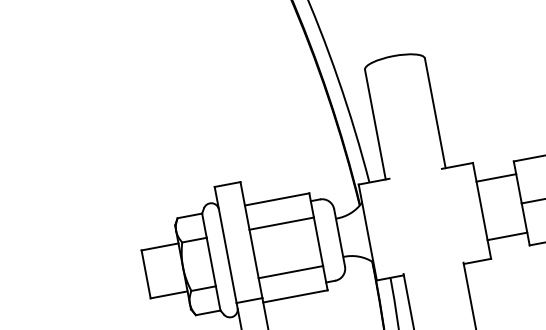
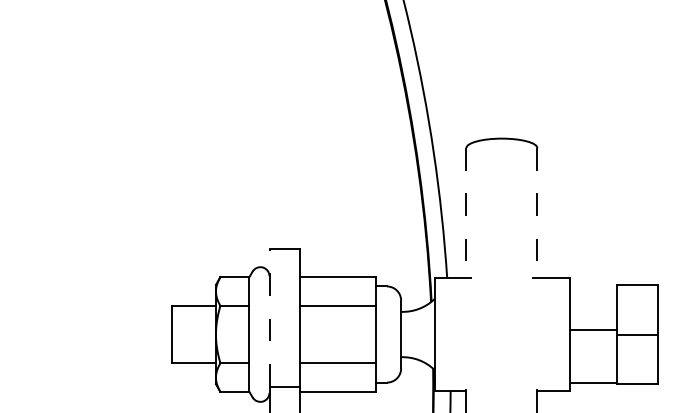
line: (435, 112) -> (537, 212), solid -> dashed
line: (375, 124) -> (466, 212), solid -> dashed
line: (495, 177) -> (592, 329), moved
line: (506, 236) -> (592, 383), moved
line: (225, 245) -> (269, 318), solid -> dashed

